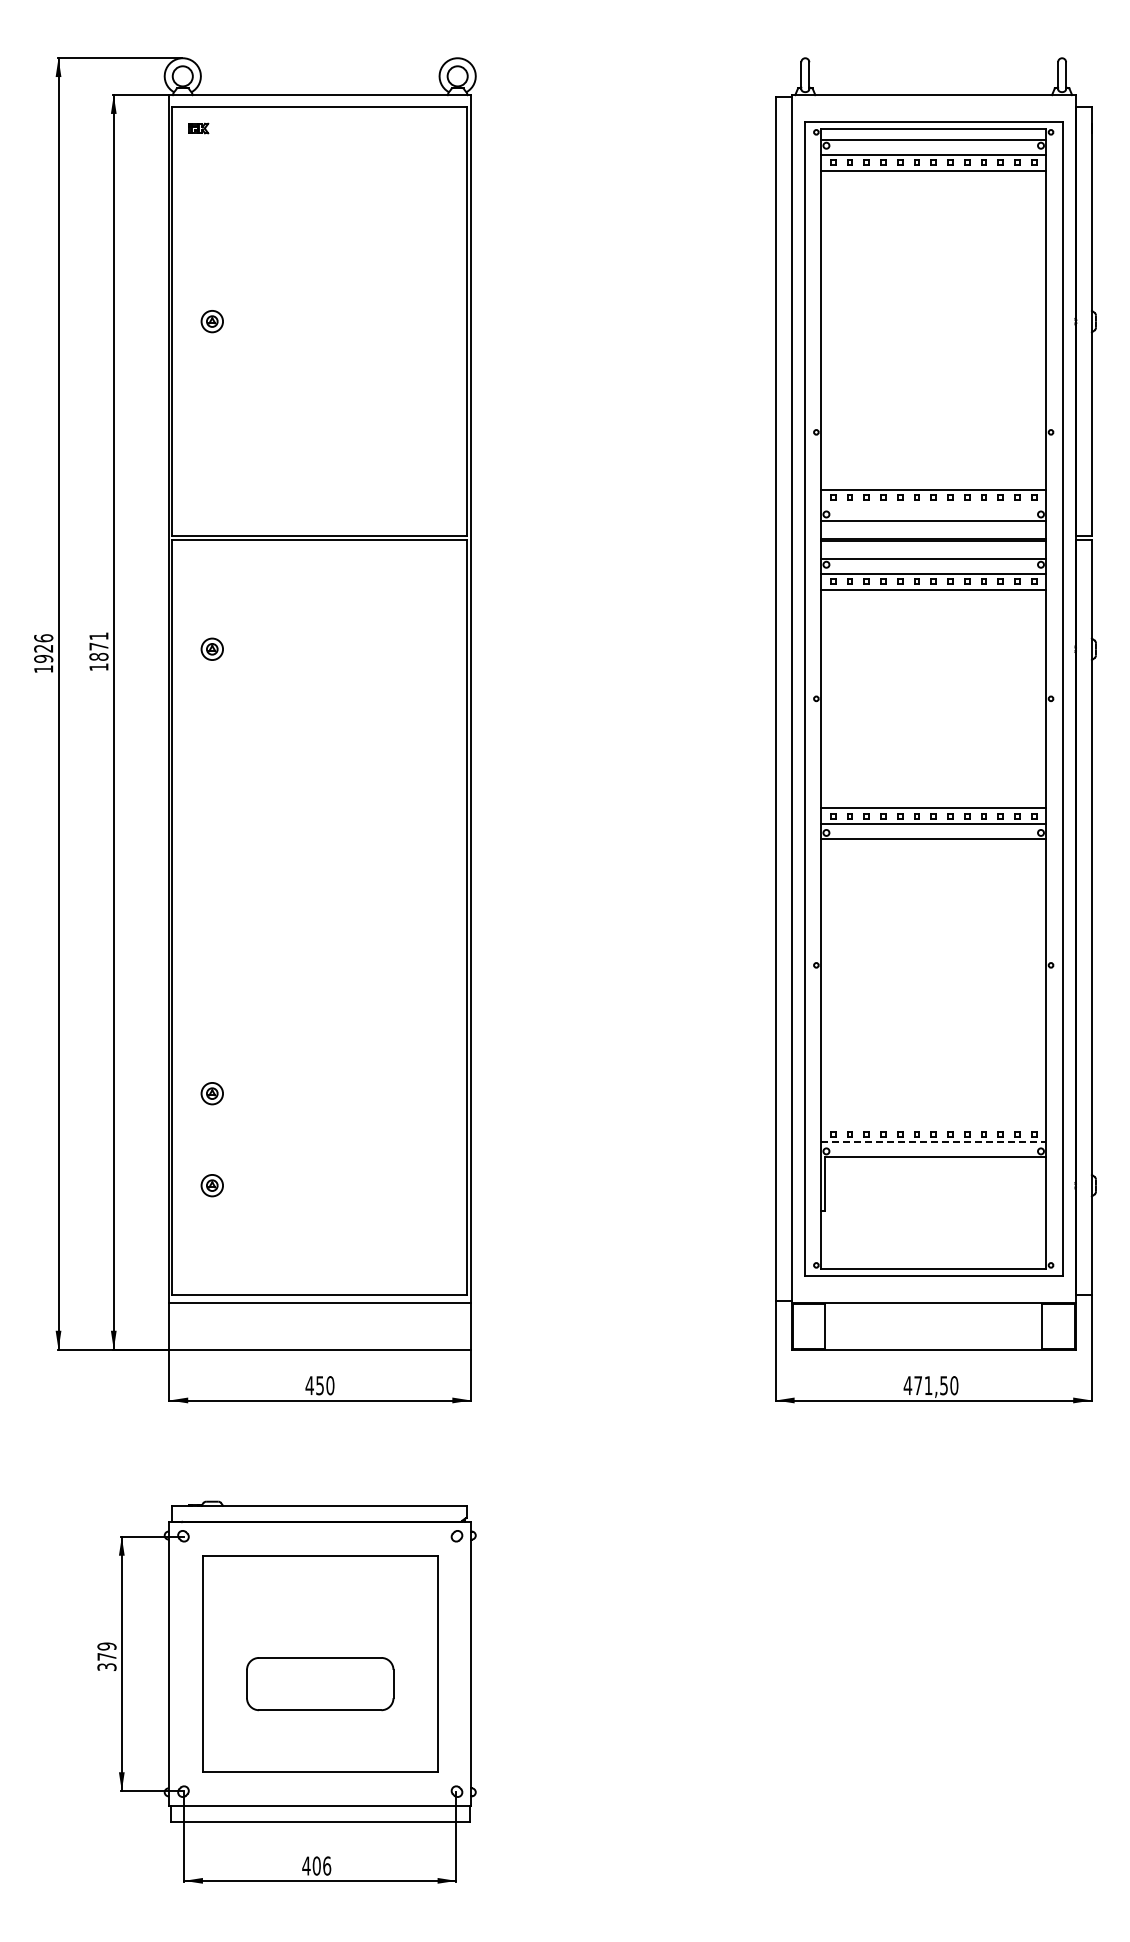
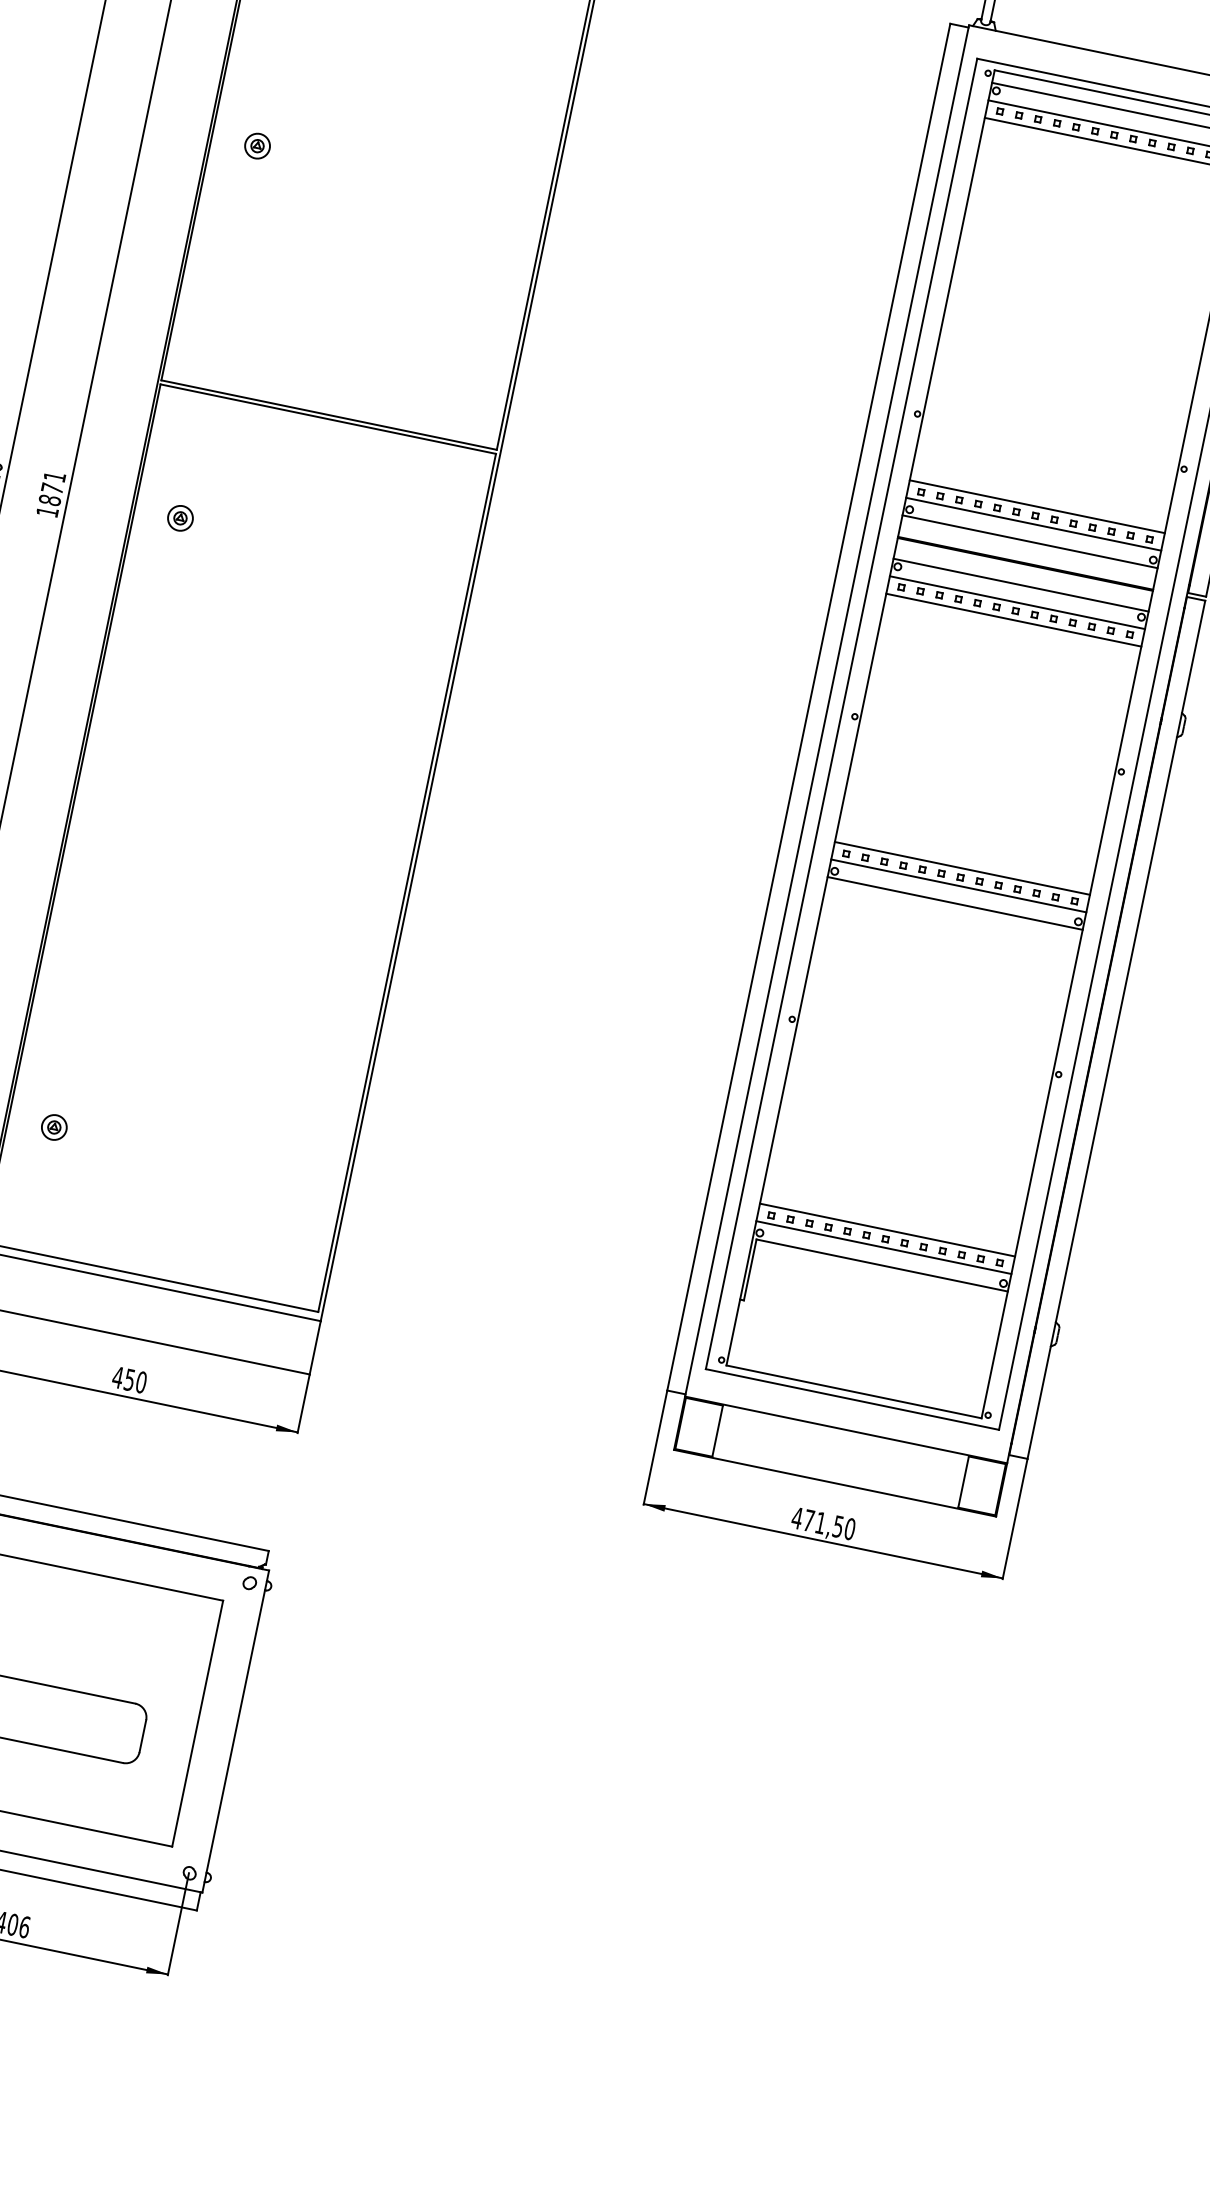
line: (933, 505) -> (1033, 524), added
part: (211, 1093) -> (75, 1022), removed
line: (933, 1126) -> (887, 1229), added
line: (934, 1142) -> (884, 1248), dashed -> solid

